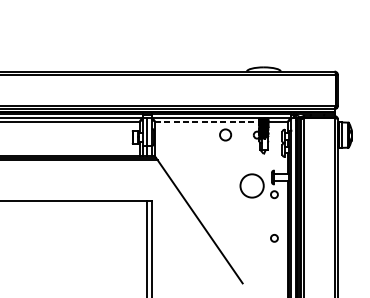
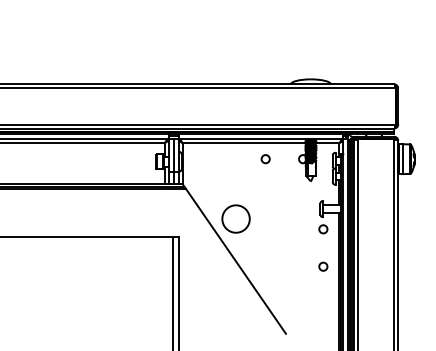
line: (207, 121) -> (244, 143), dashed -> solid
circle: (225, 135) -> (265, 159), size x0.62
circle: (251, 185) -> (235, 218), moved
circle: (274, 238) -> (323, 266), moved

